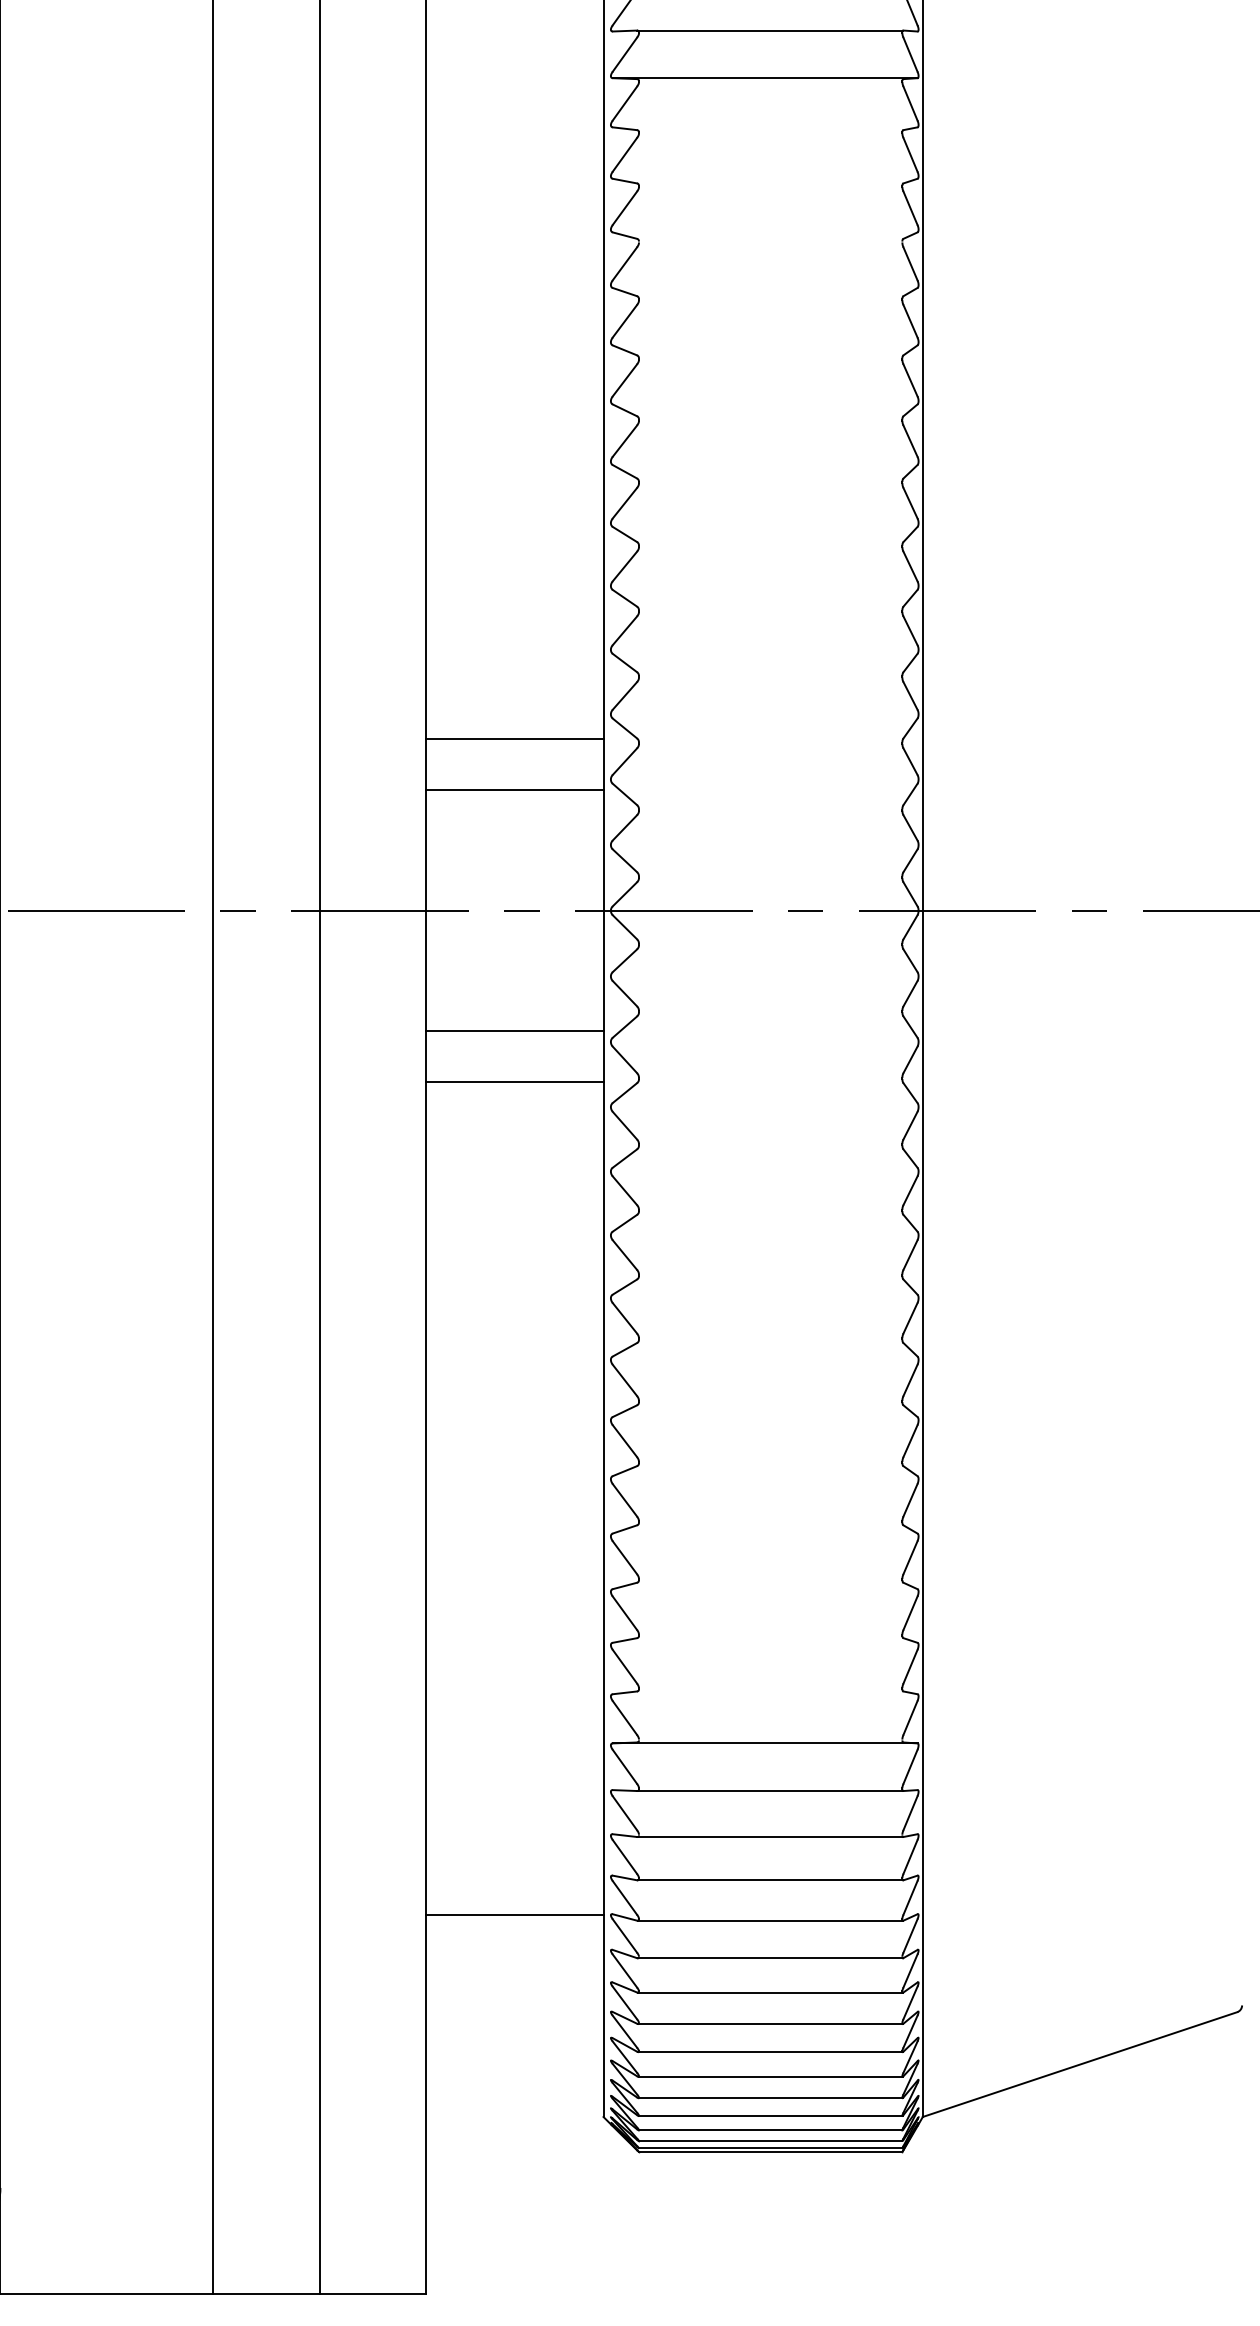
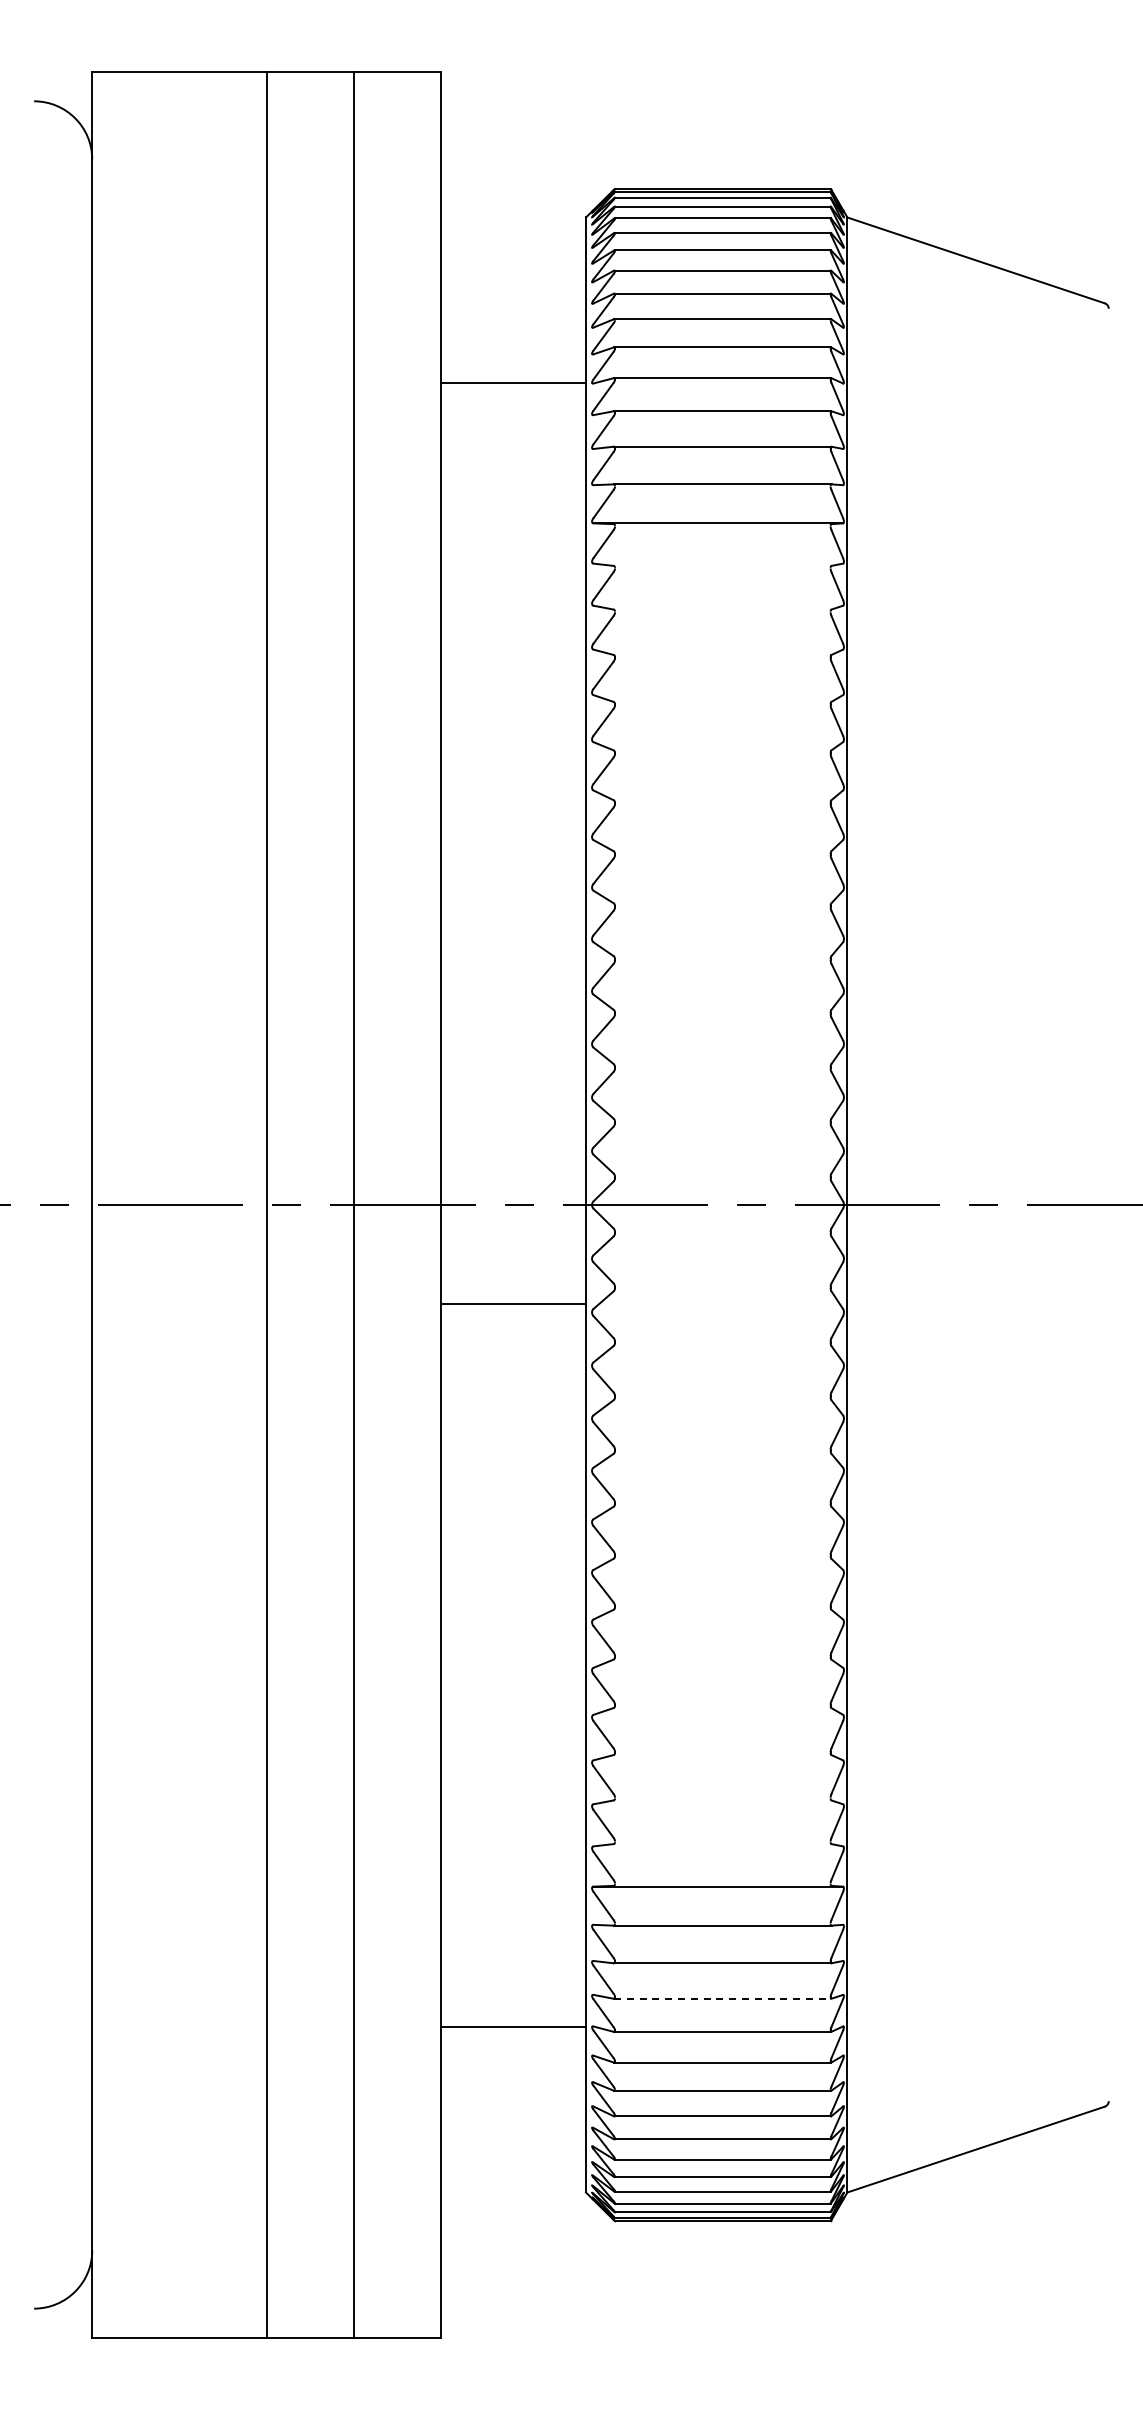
line: (513, 739) -> (512, 1064), removed
line: (513, 790) -> (512, 1106), removed
line: (513, 1082) -> (512, 1345), removed
line: (770, 1880) -> (722, 1998), solid -> dashed

